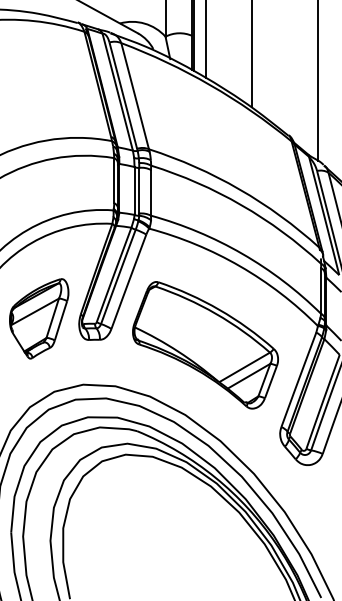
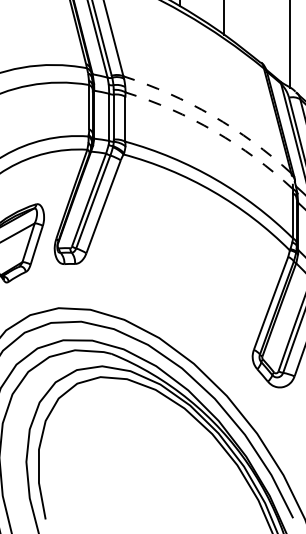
arc: (239, 189) -> (212, 115), solid -> dashed
arc: (241, 205) -> (214, 131), solid -> dashed
part: (205, 345) -> (179, 269), removed

